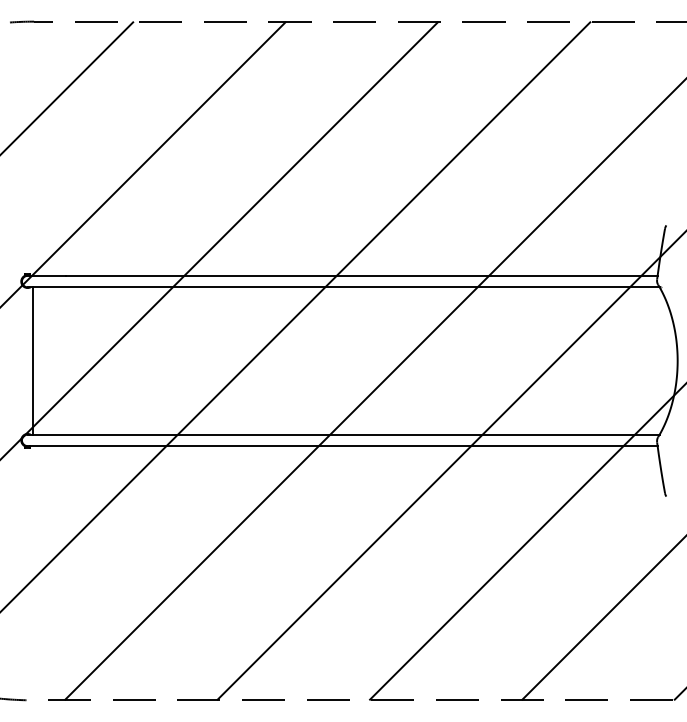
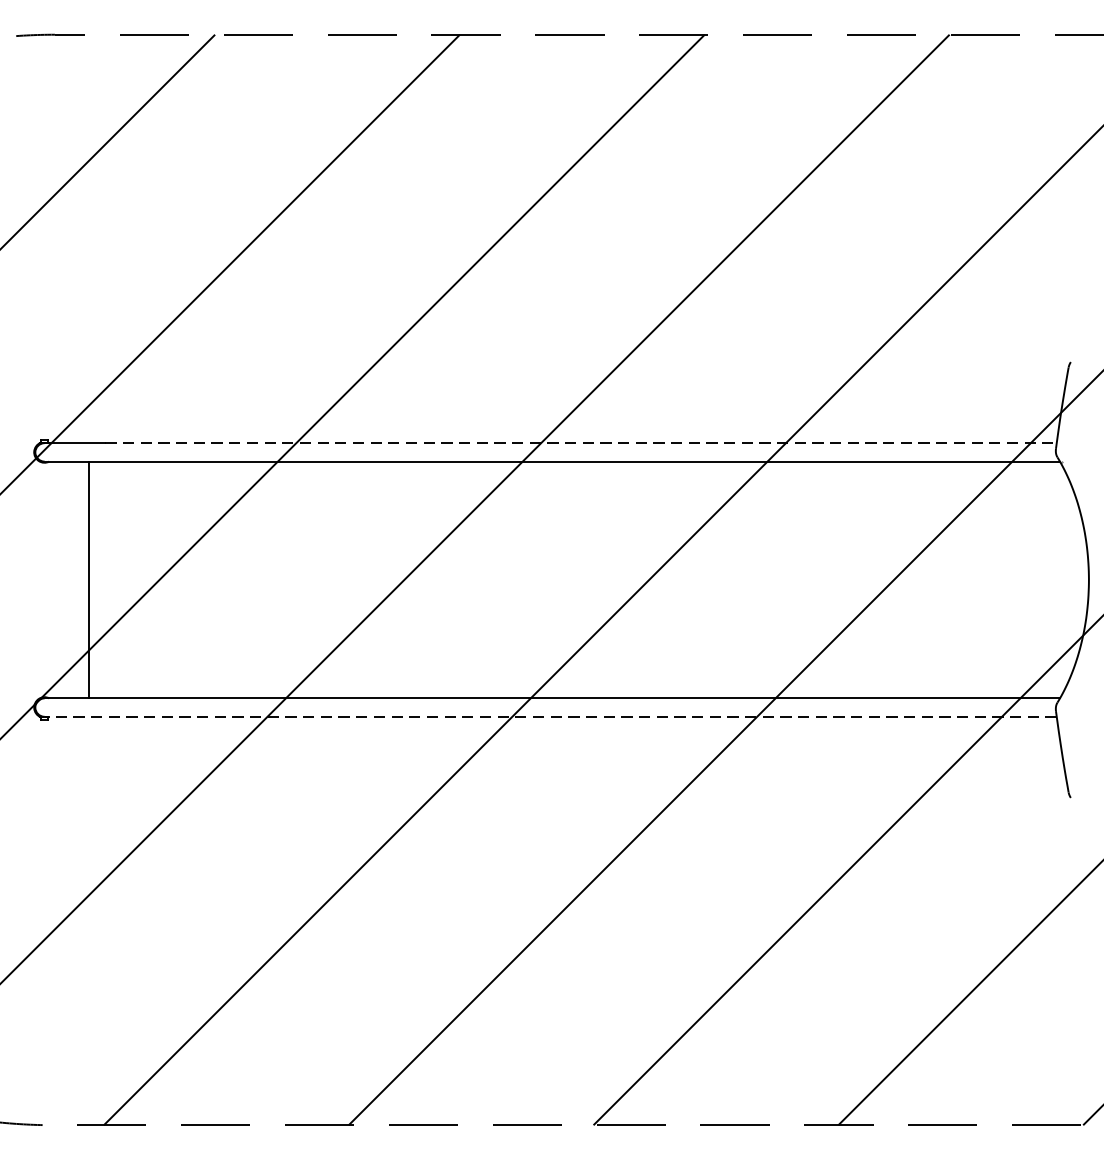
line: (362, 275) -> (582, 442), solid -> dashed
line: (33, 360) -> (89, 579), moved
line: (342, 446) -> (550, 717), solid -> dashed

